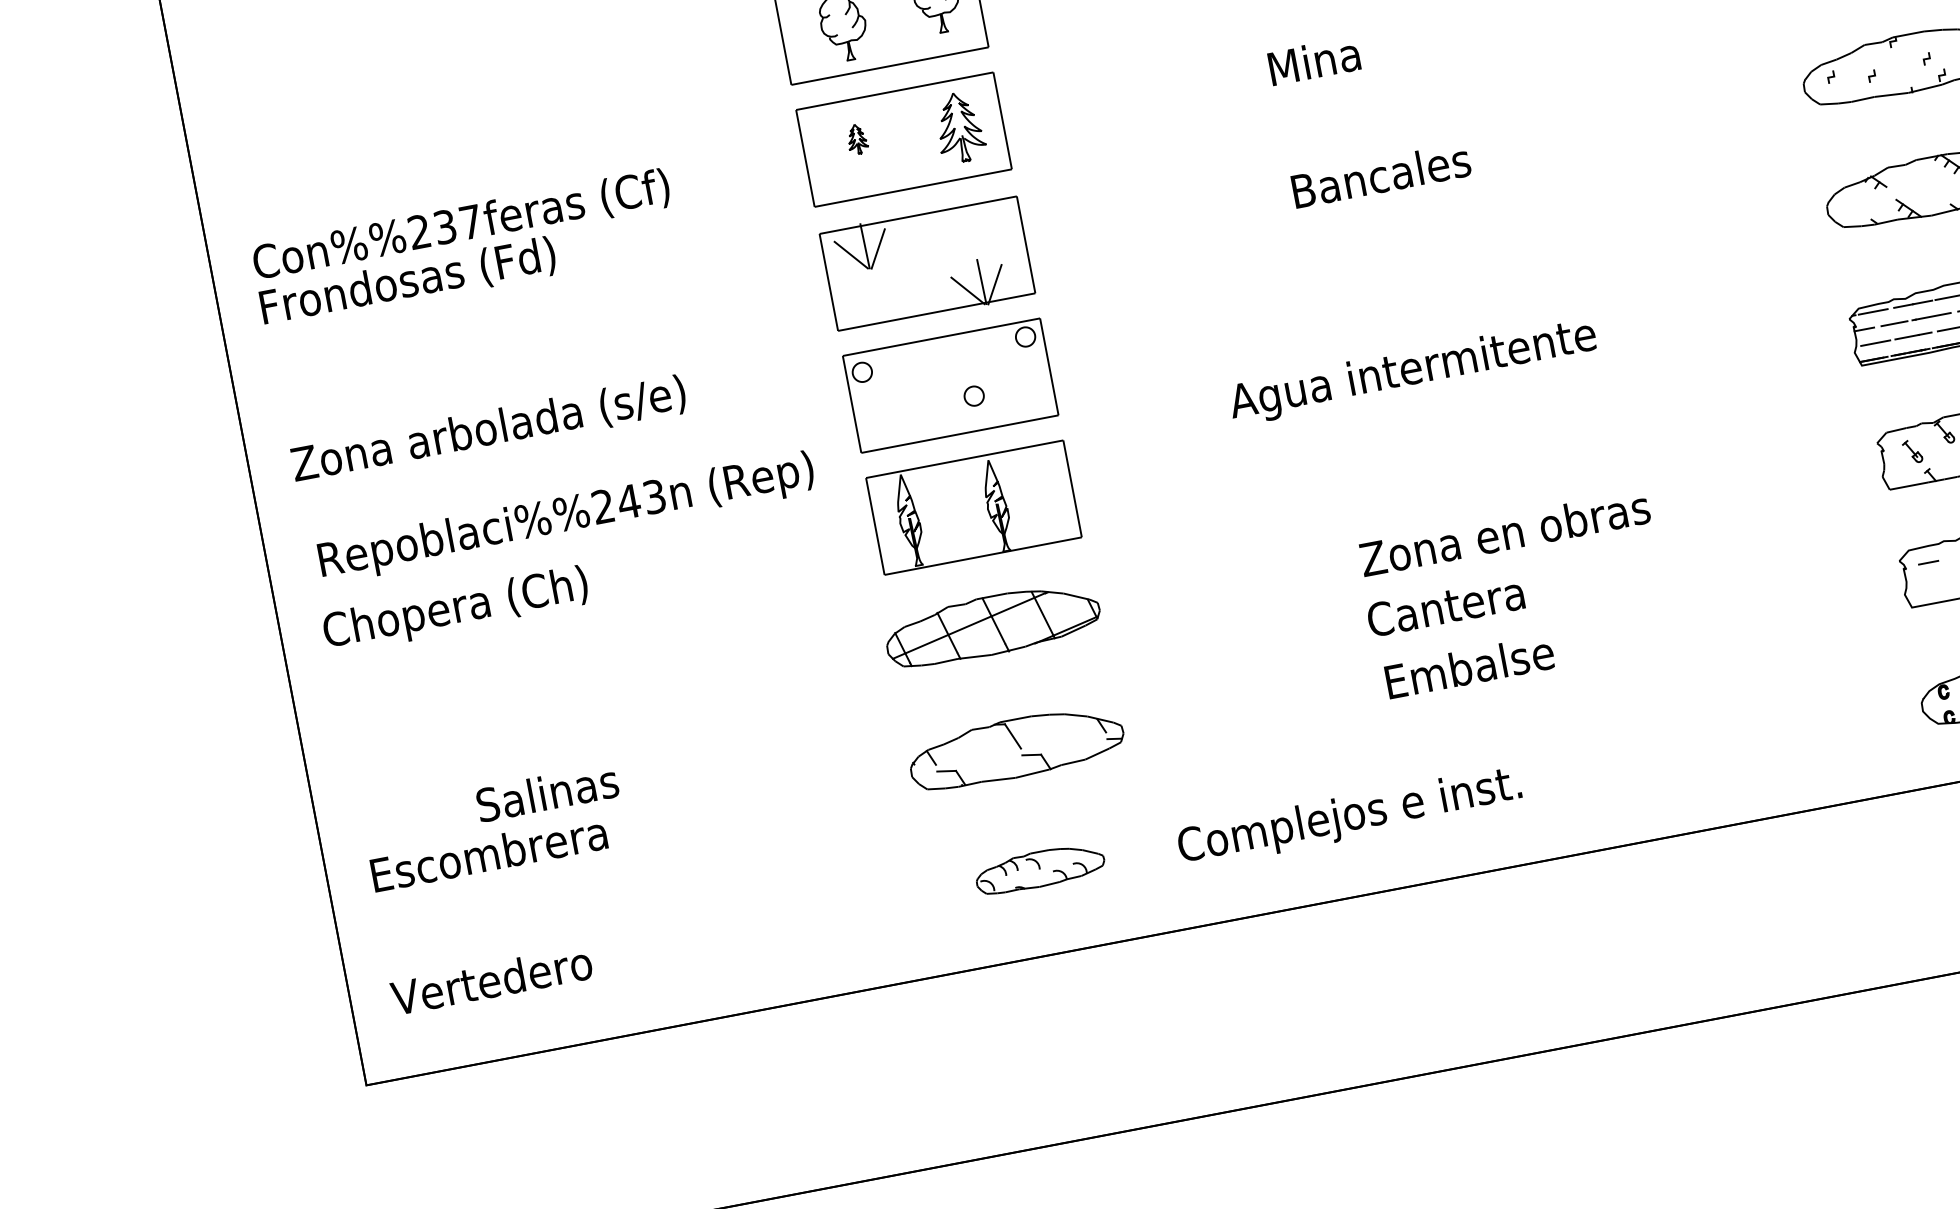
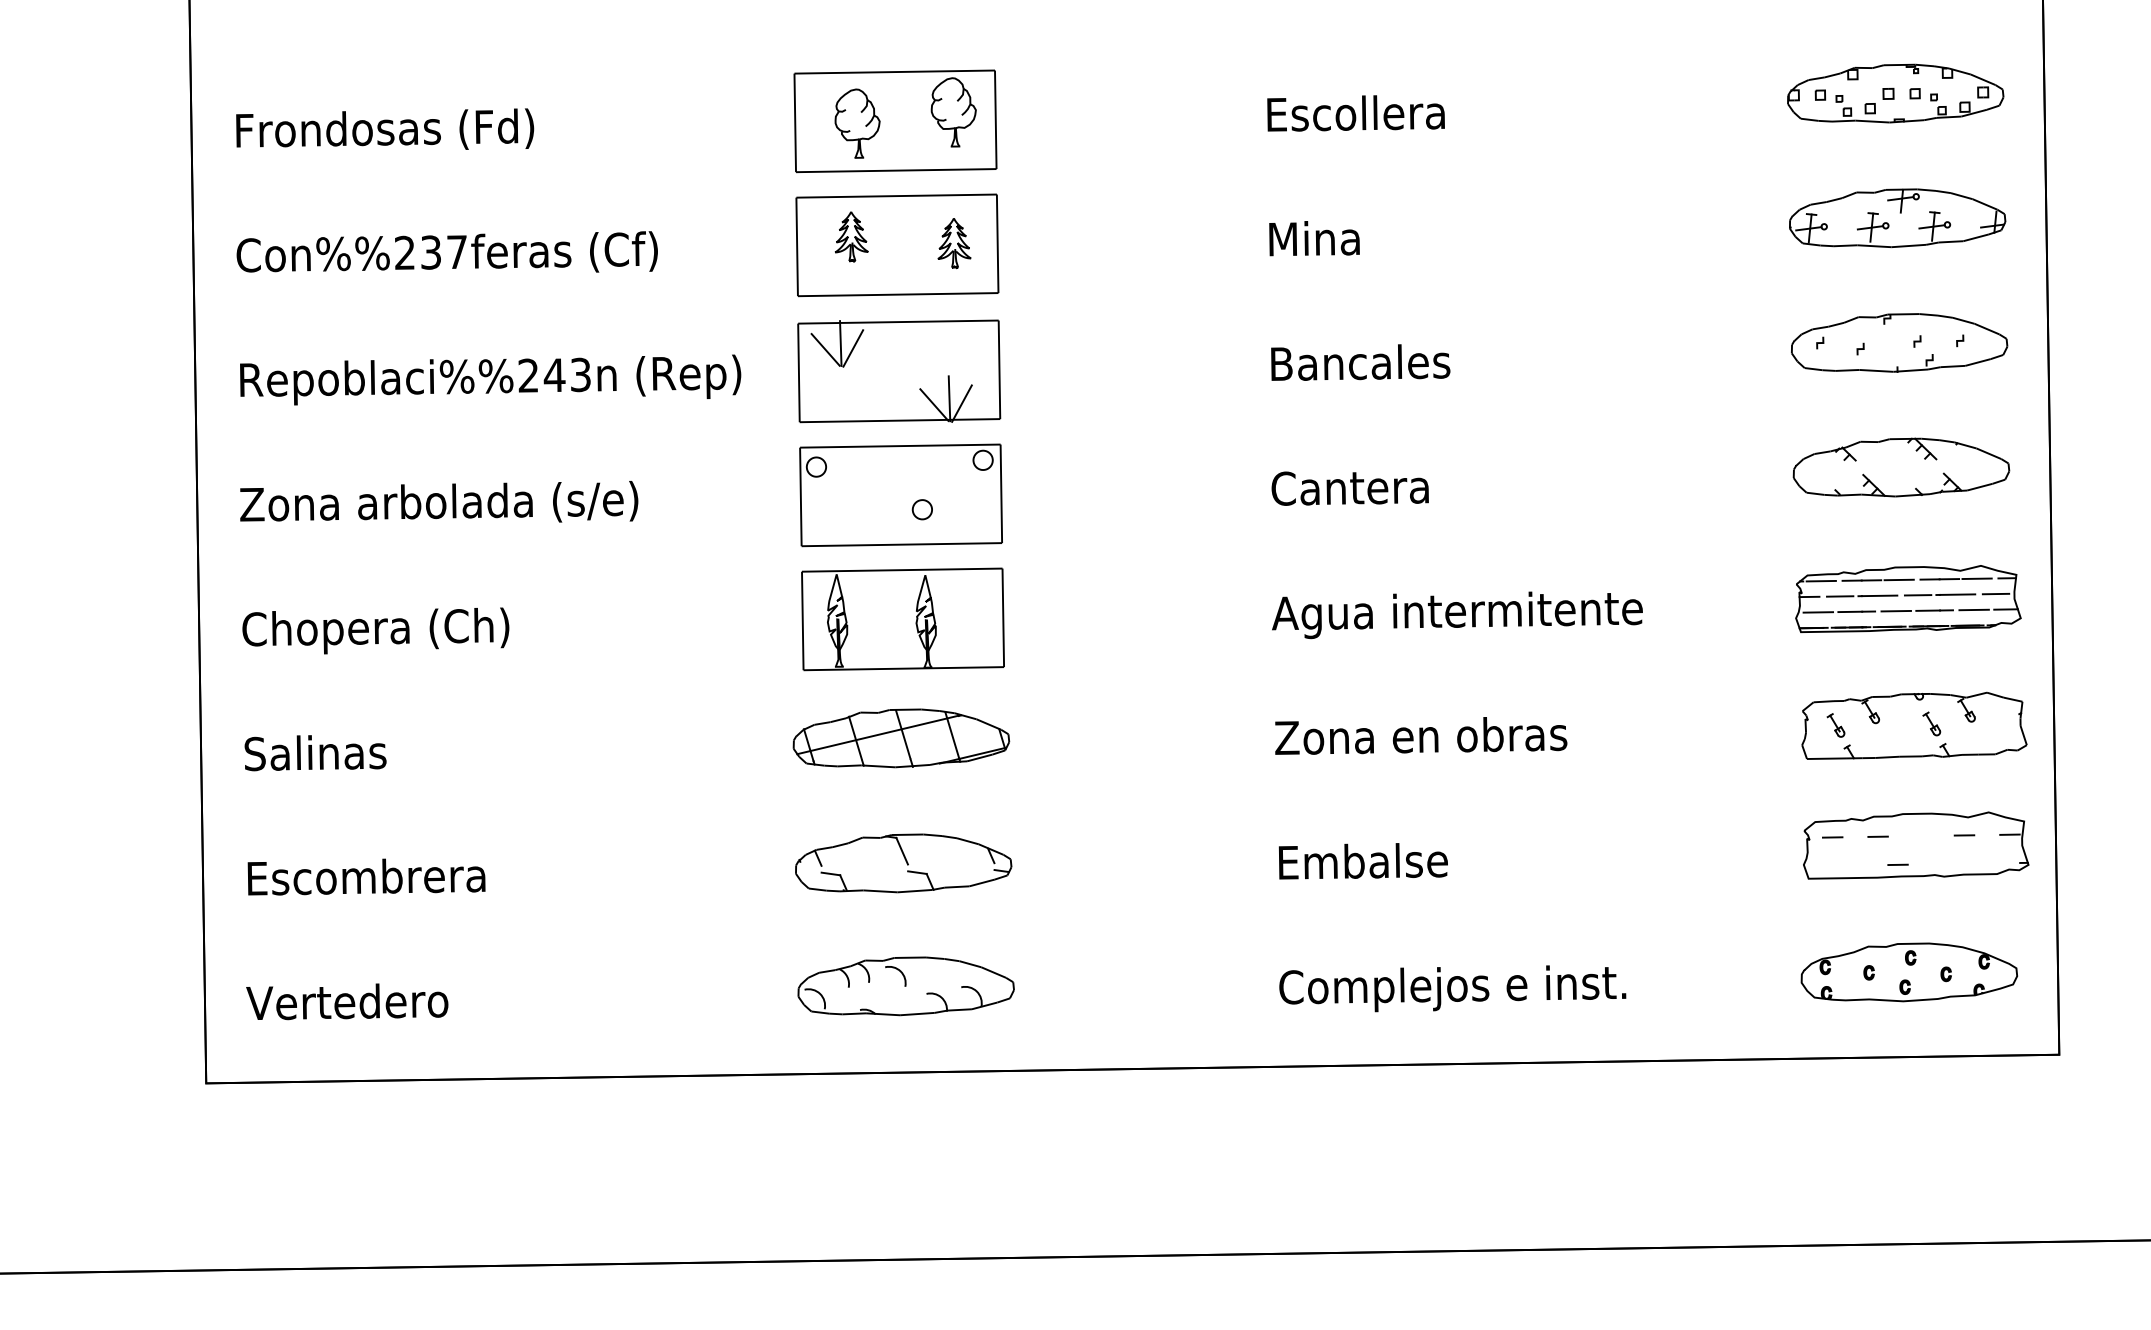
part: (960, 127) -> (954, 243), size x0.71
part: (857, 138) -> (851, 236), size x1.67
text: (408, 280) -> (385, 128), moved
text: (1413, 372) -> (1457, 615), moved
text: (488, 427) -> (439, 501), moved
text: (566, 516) -> (490, 379), moved
text: (1445, 607) -> (1349, 488), moved
text: (547, 793) -> (315, 753), moved
text: (1349, 817) -> (1452, 988), moved
part: (1039, 869) -> (905, 986), size x1.67

